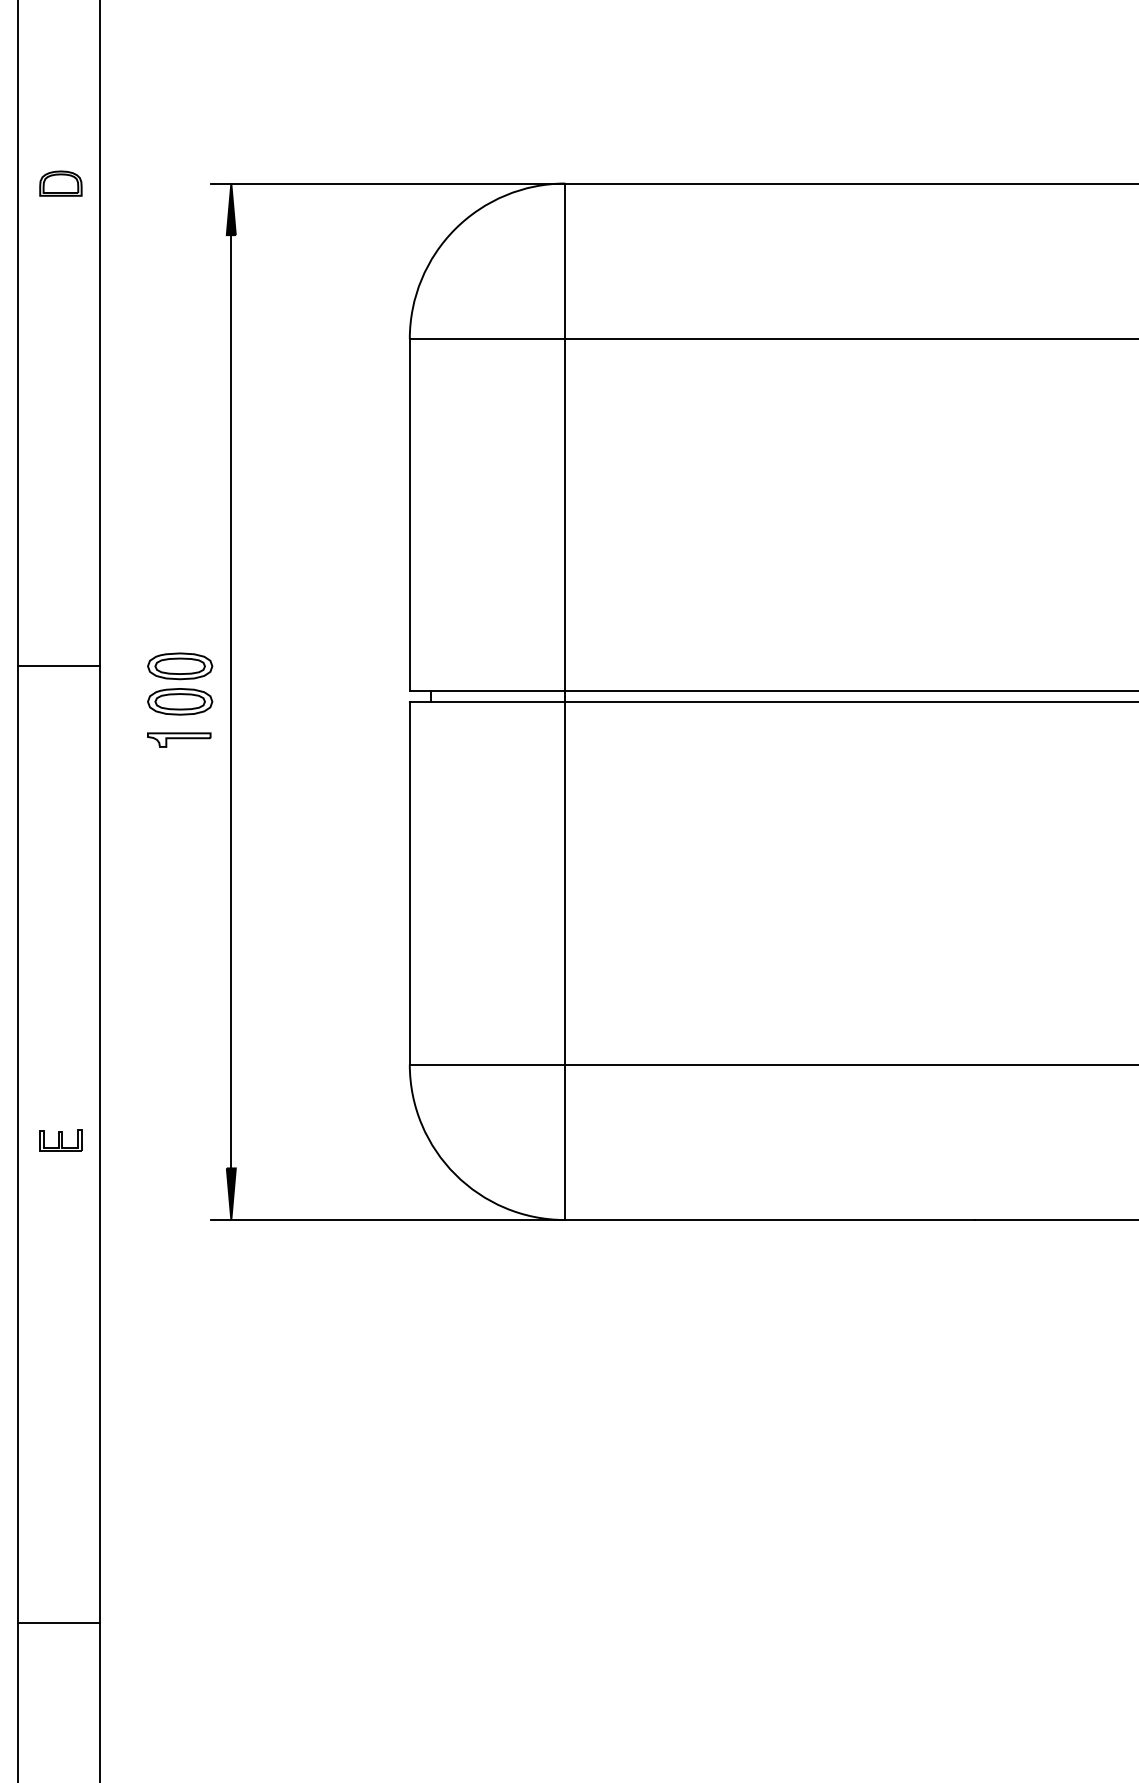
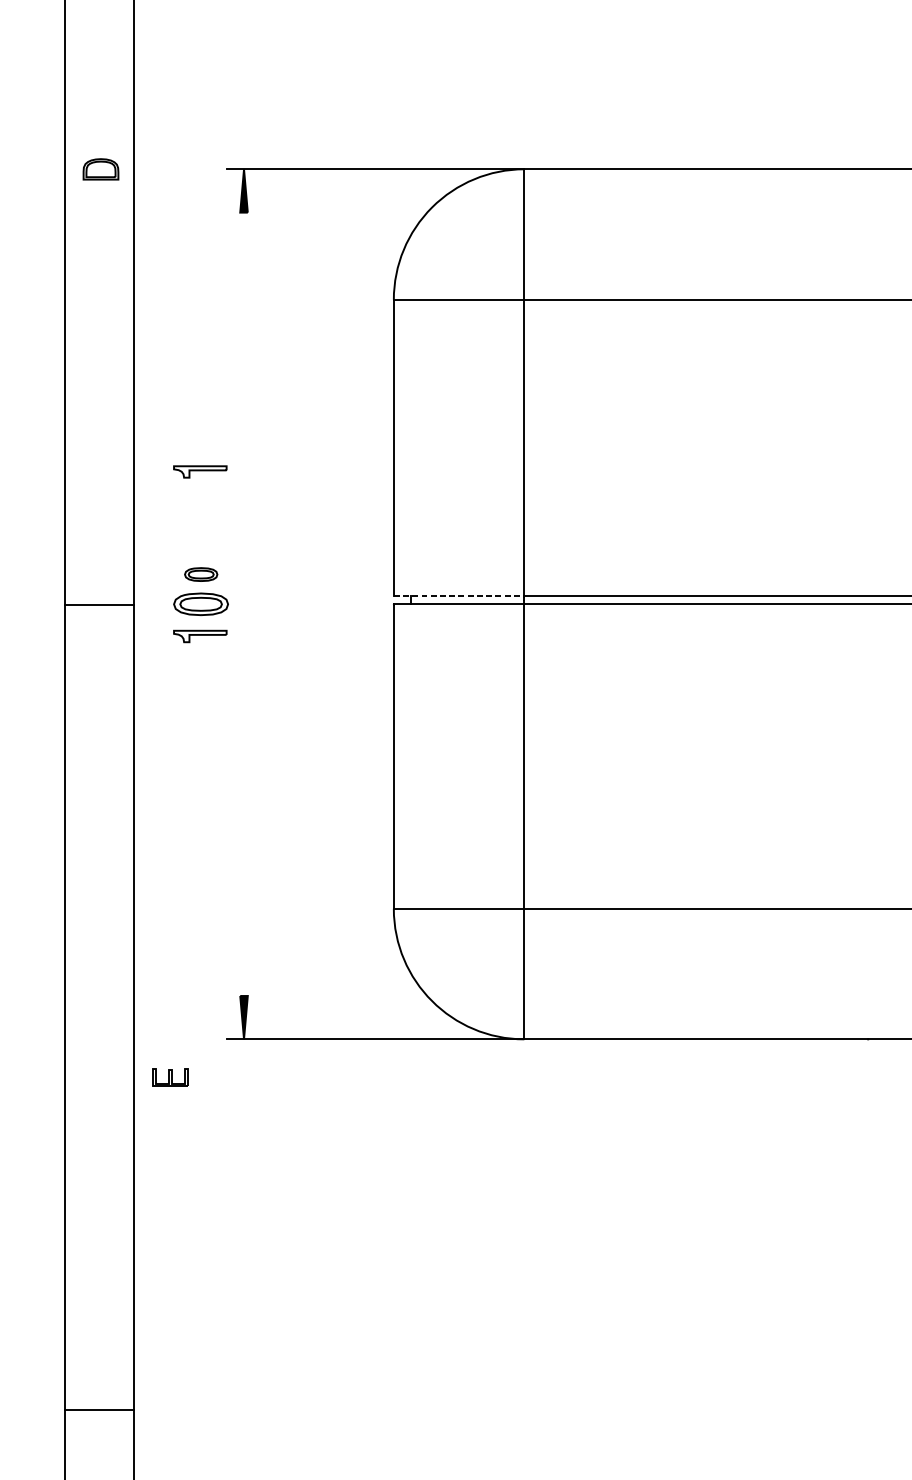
part: (179, 543) -> (200, 471), added
line: (58, 666) -> (98, 604), moved
part: (180, 666) -> (201, 574), size x0.6
line: (487, 691) -> (459, 595), solid -> dashed
line: (231, 701) -> (244, 604), removed
part: (60, 1140) -> (170, 1077), moved
line: (58, 1623) -> (98, 1409), moved

